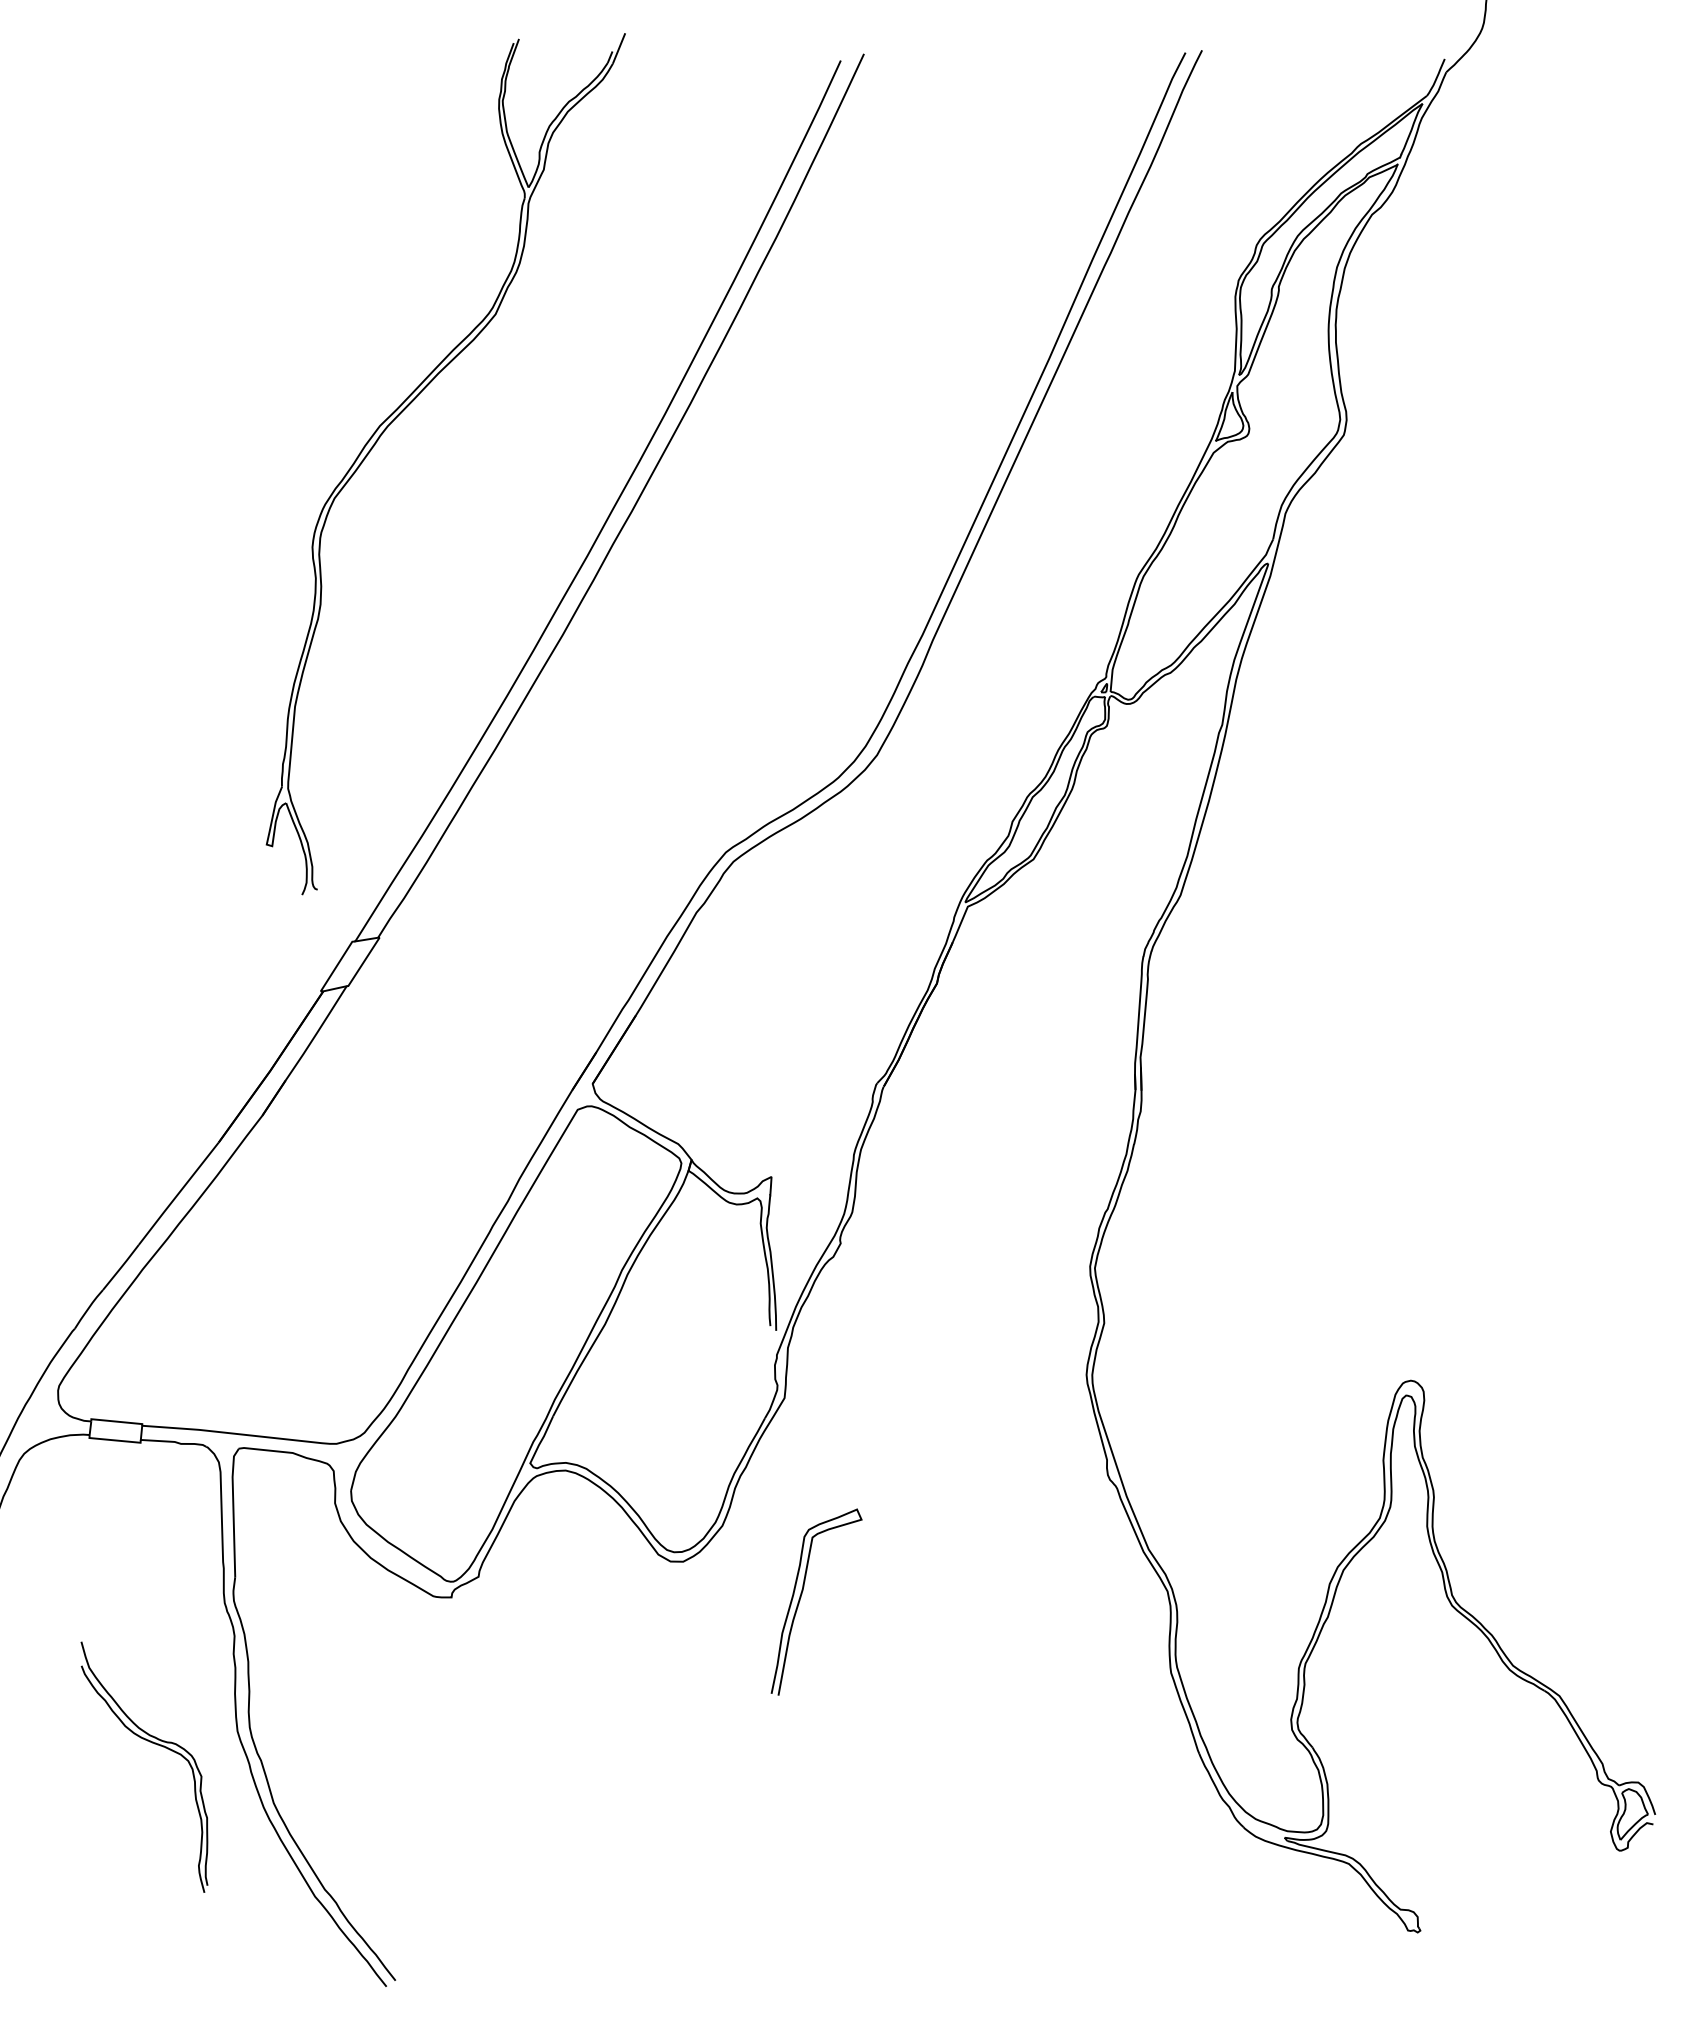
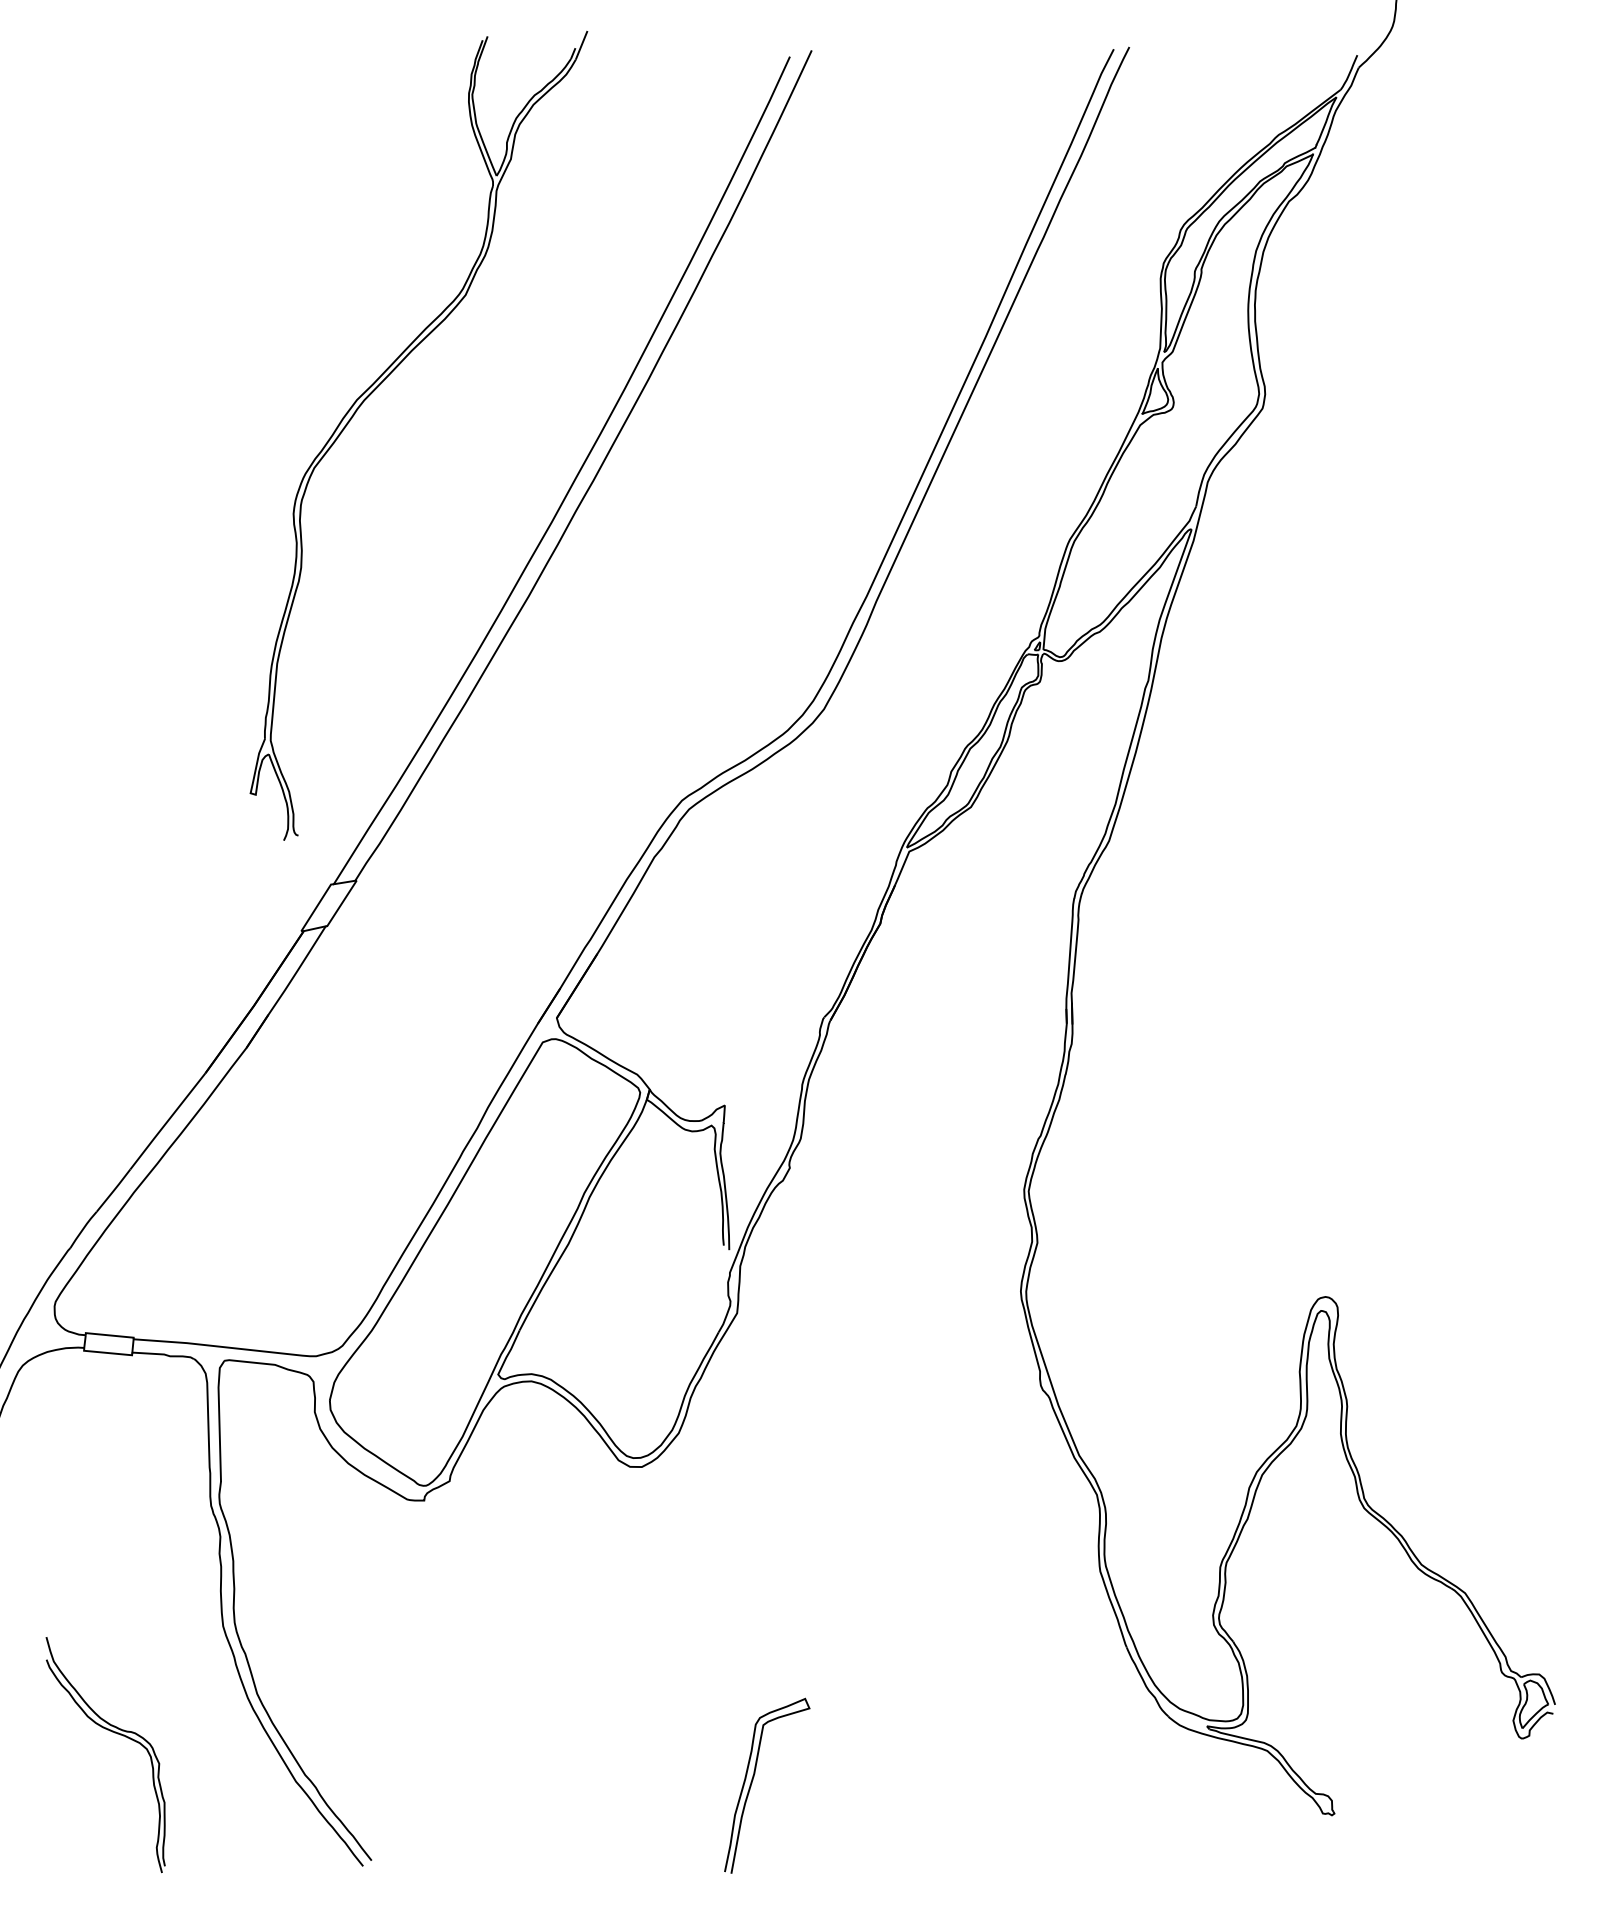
curve: (801, 1597) -> (753, 1781), moved
part: (154, 1744) -> (115, 1733), moved

